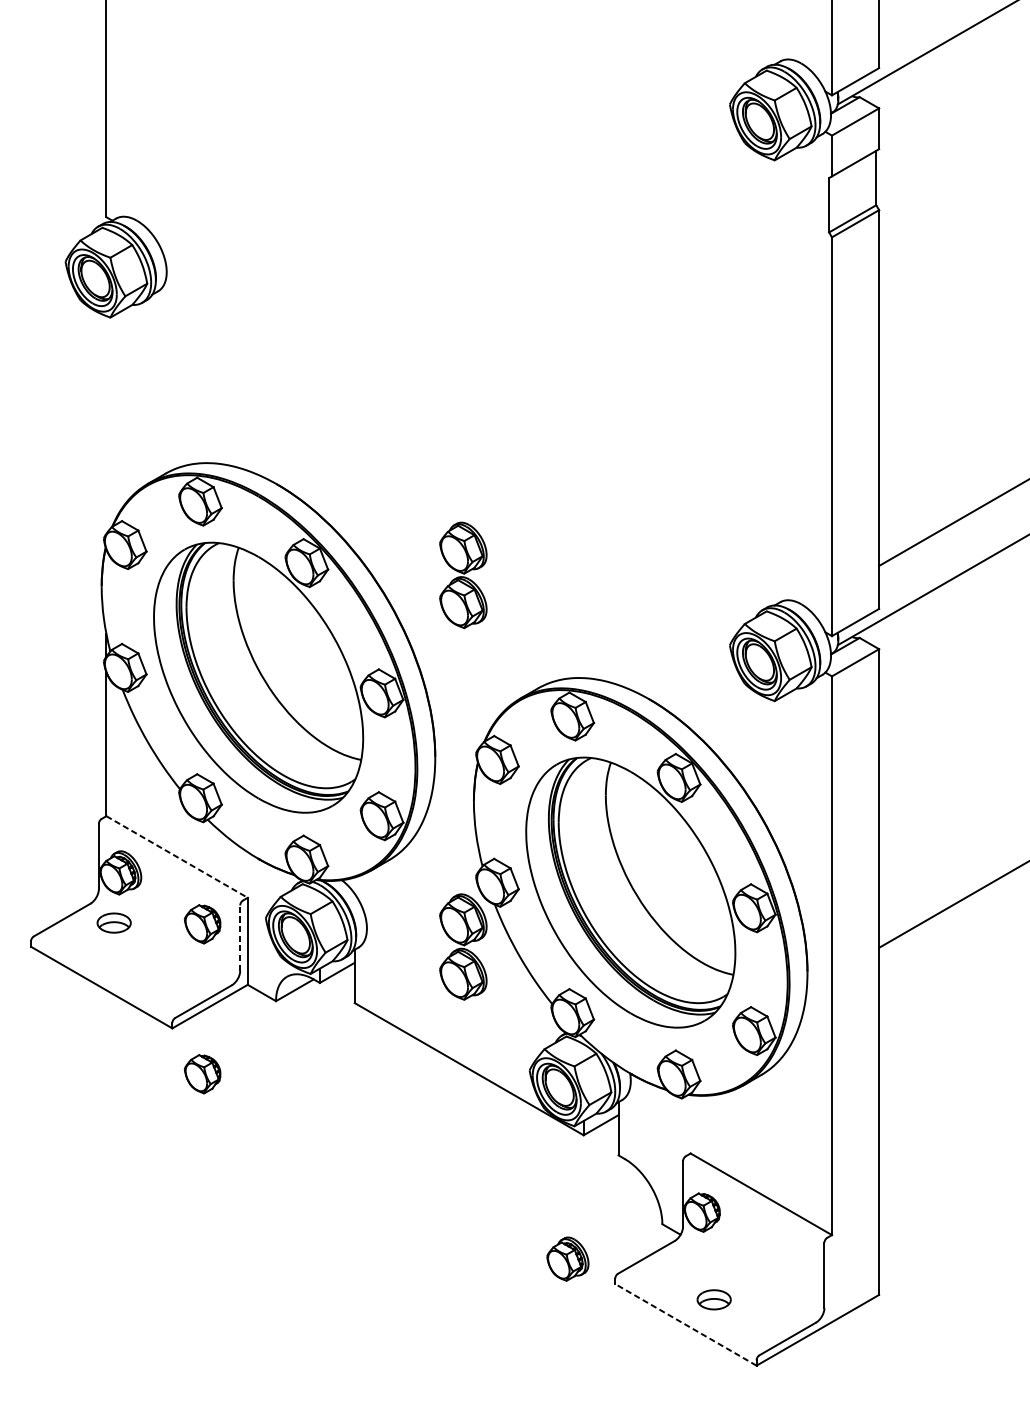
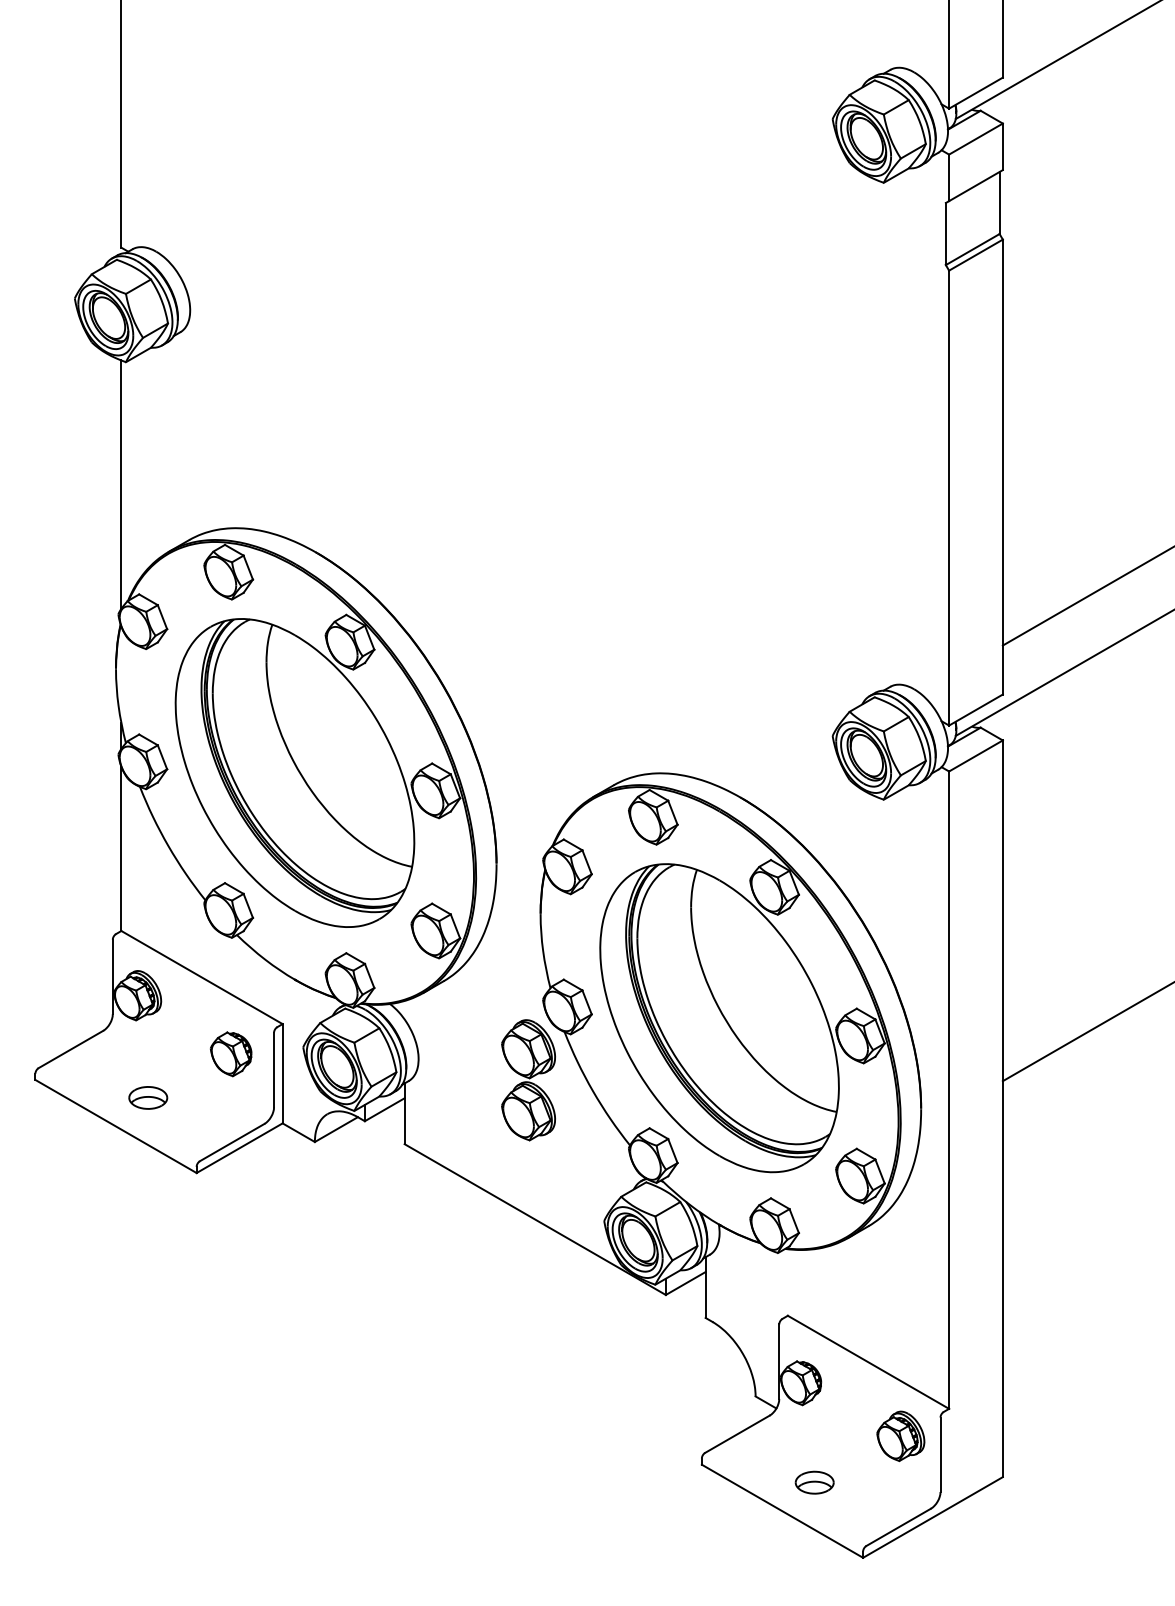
line: (106, 424) -> (121, 484), added
part: (463, 575) -> (528, 656), removed
line: (177, 856) -> (202, 977), dashed -> solid
part: (114, 922) -> (148, 1097), moved
line: (240, 937) -> (274, 1069), dashed -> solid
part: (202, 1074) -> (231, 1225), removed
part: (567, 1259) -> (900, 1436), moved
line: (685, 1325) -> (782, 1511), dashed -> solid

